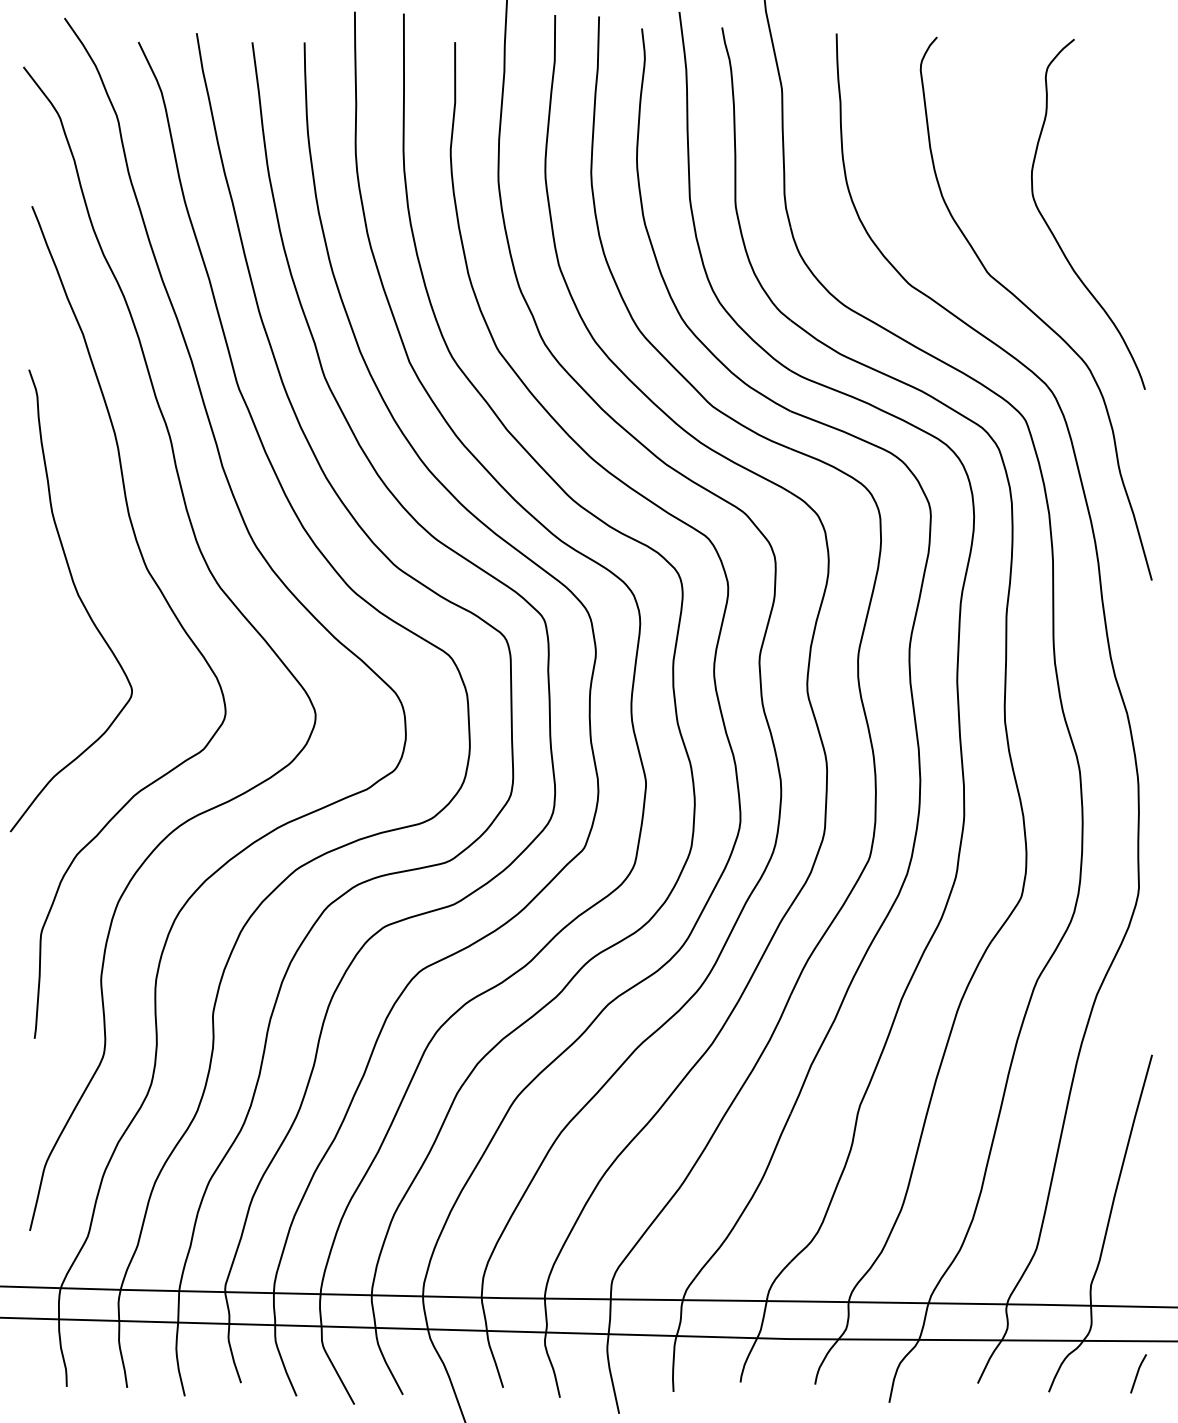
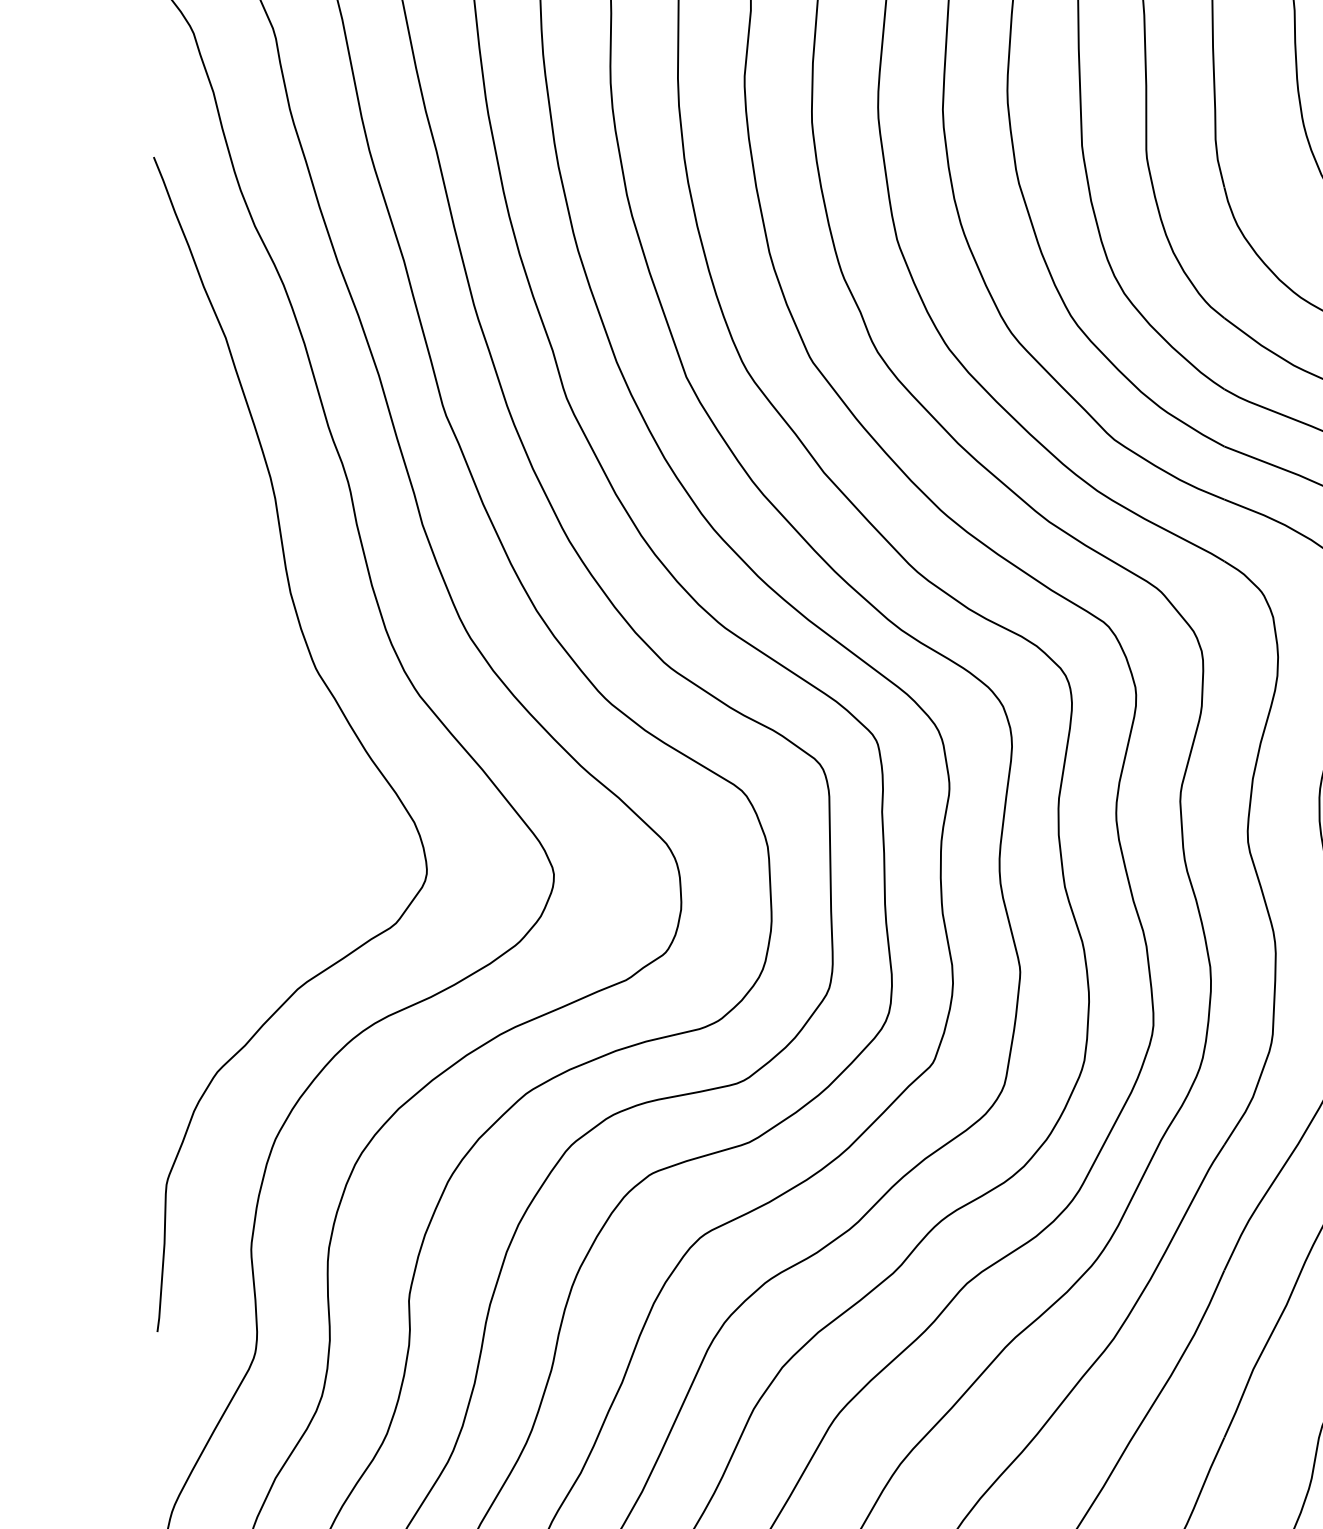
curve: (78, 597) -> (219, 709), removed

